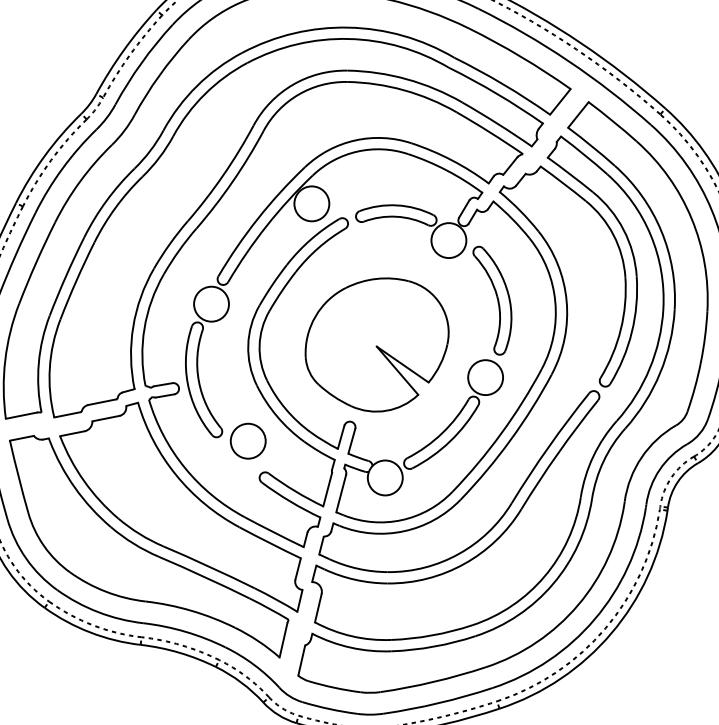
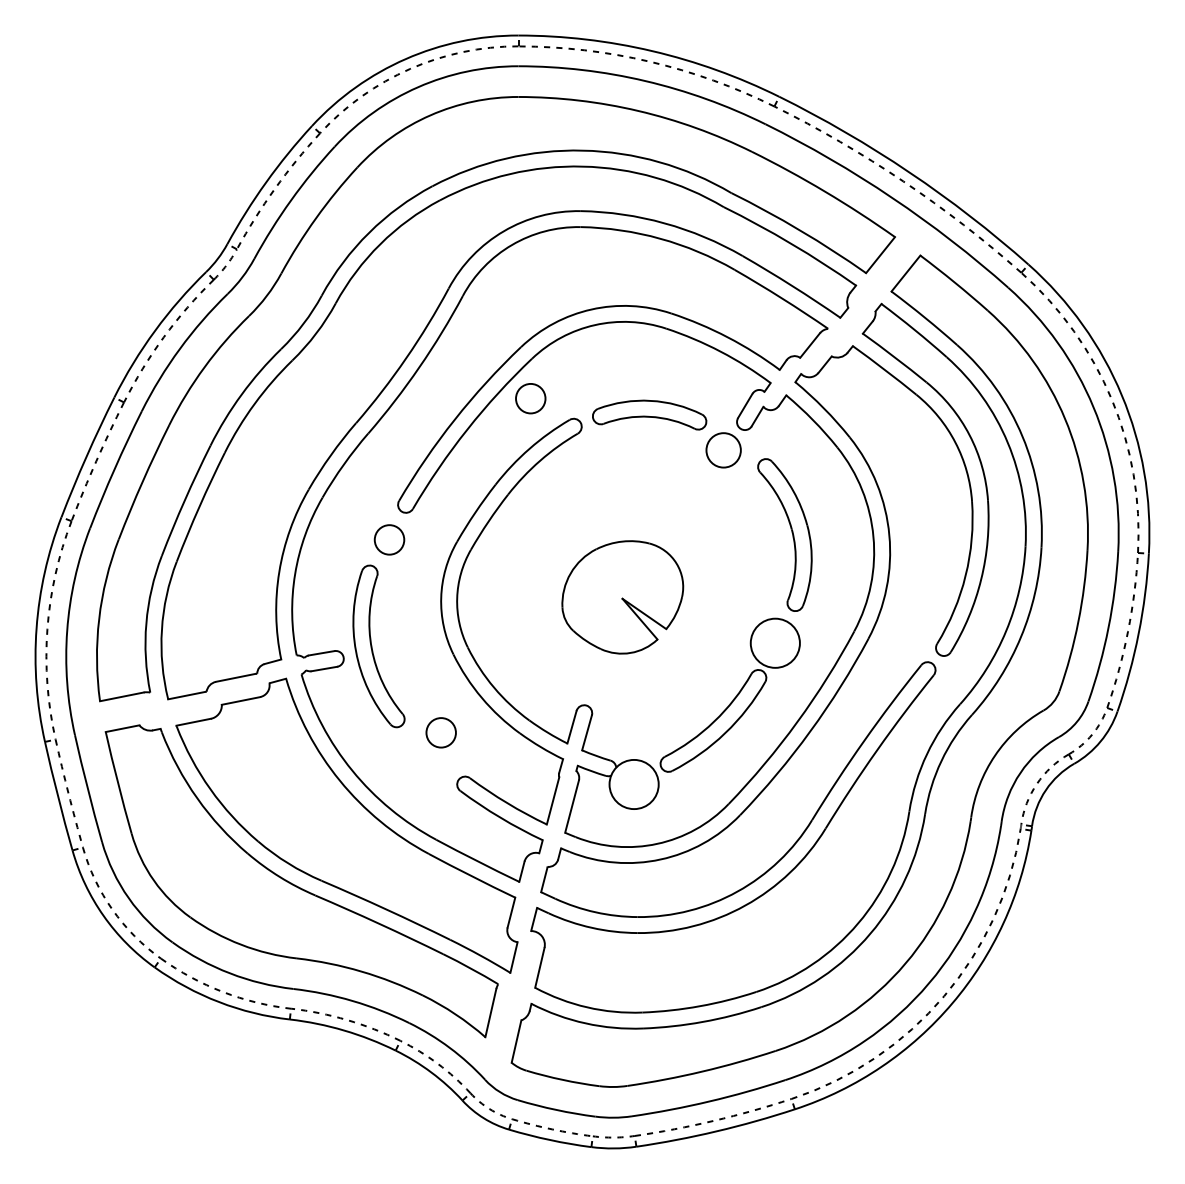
circle: (311, 203) -> (530, 398), size x0.6
circle: (448, 239) -> (723, 449), size x0.7
circle: (211, 303) -> (389, 539), size x0.6
part: (377, 345) -> (622, 597), size x0.6
circle: (247, 441) -> (440, 732), size x0.6

